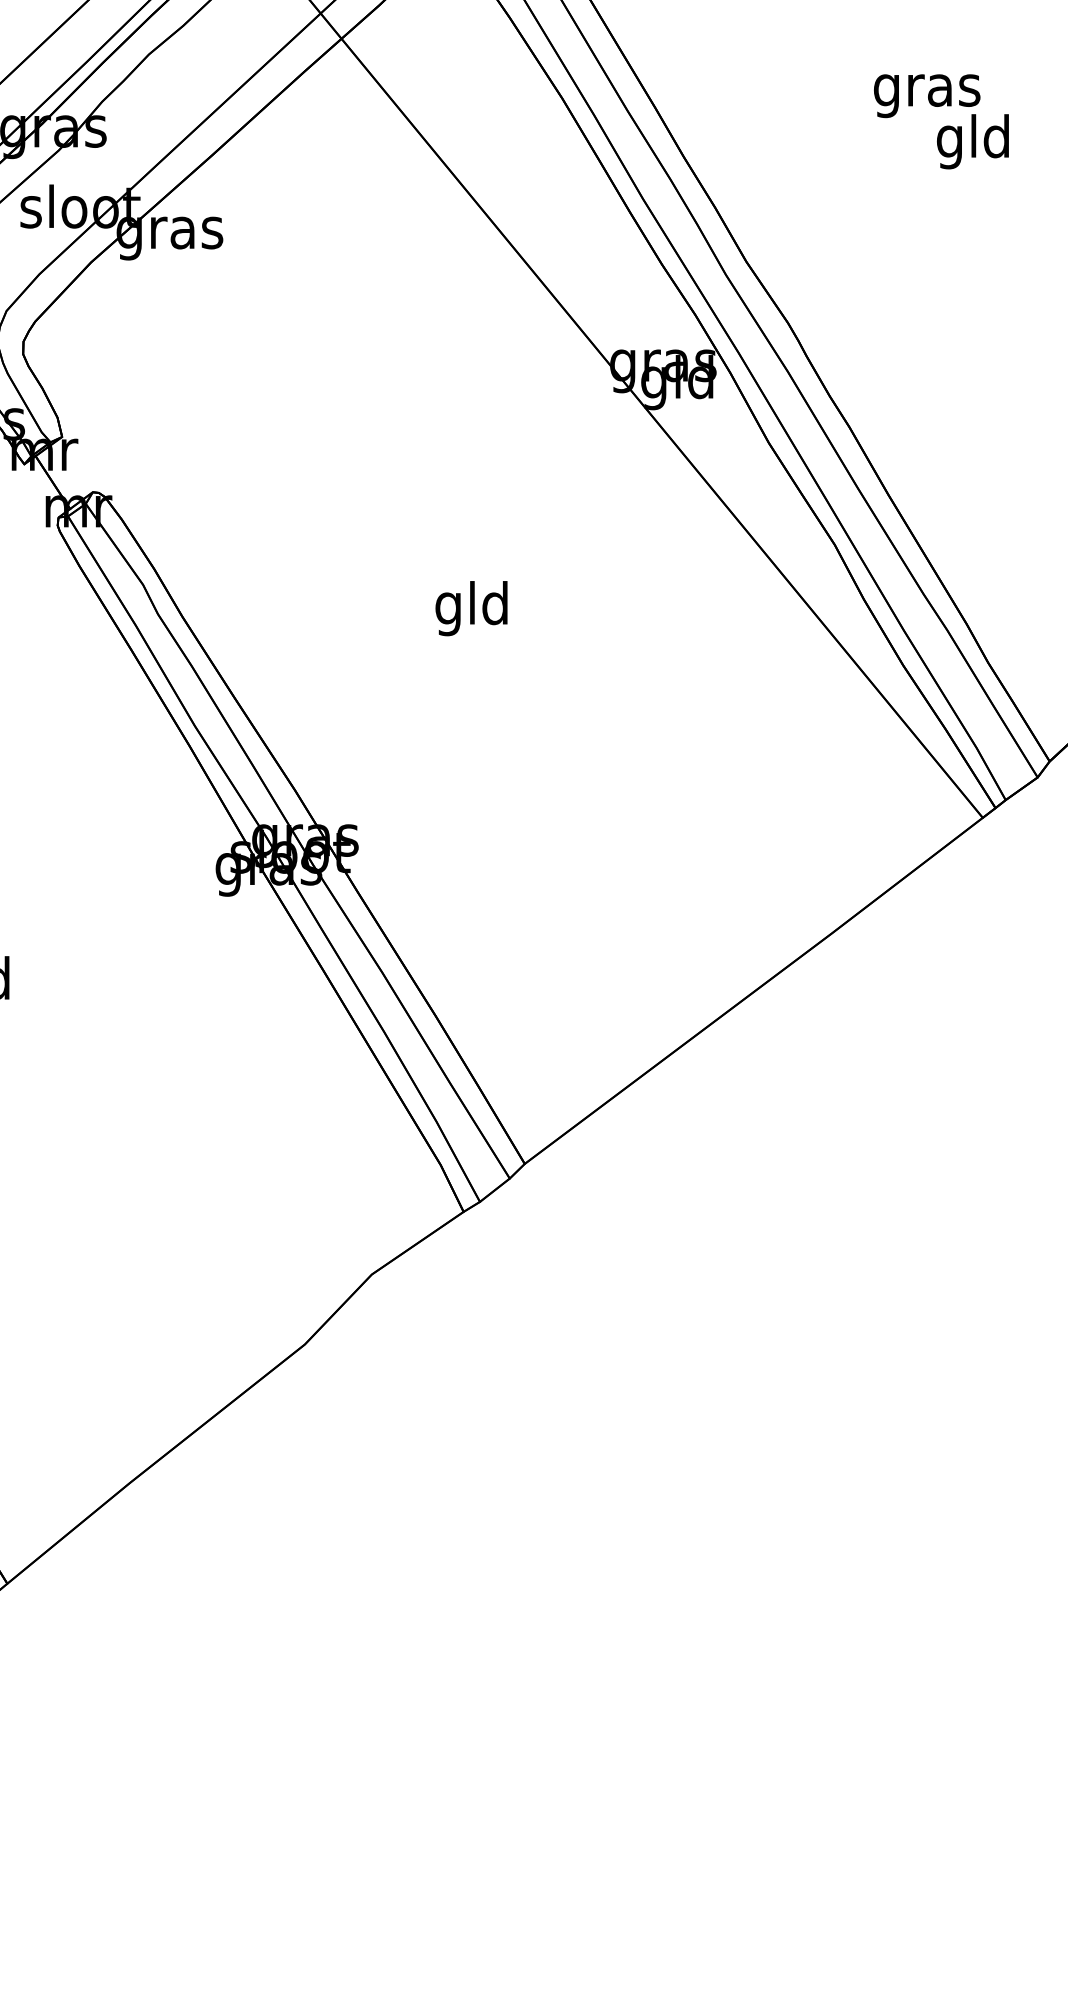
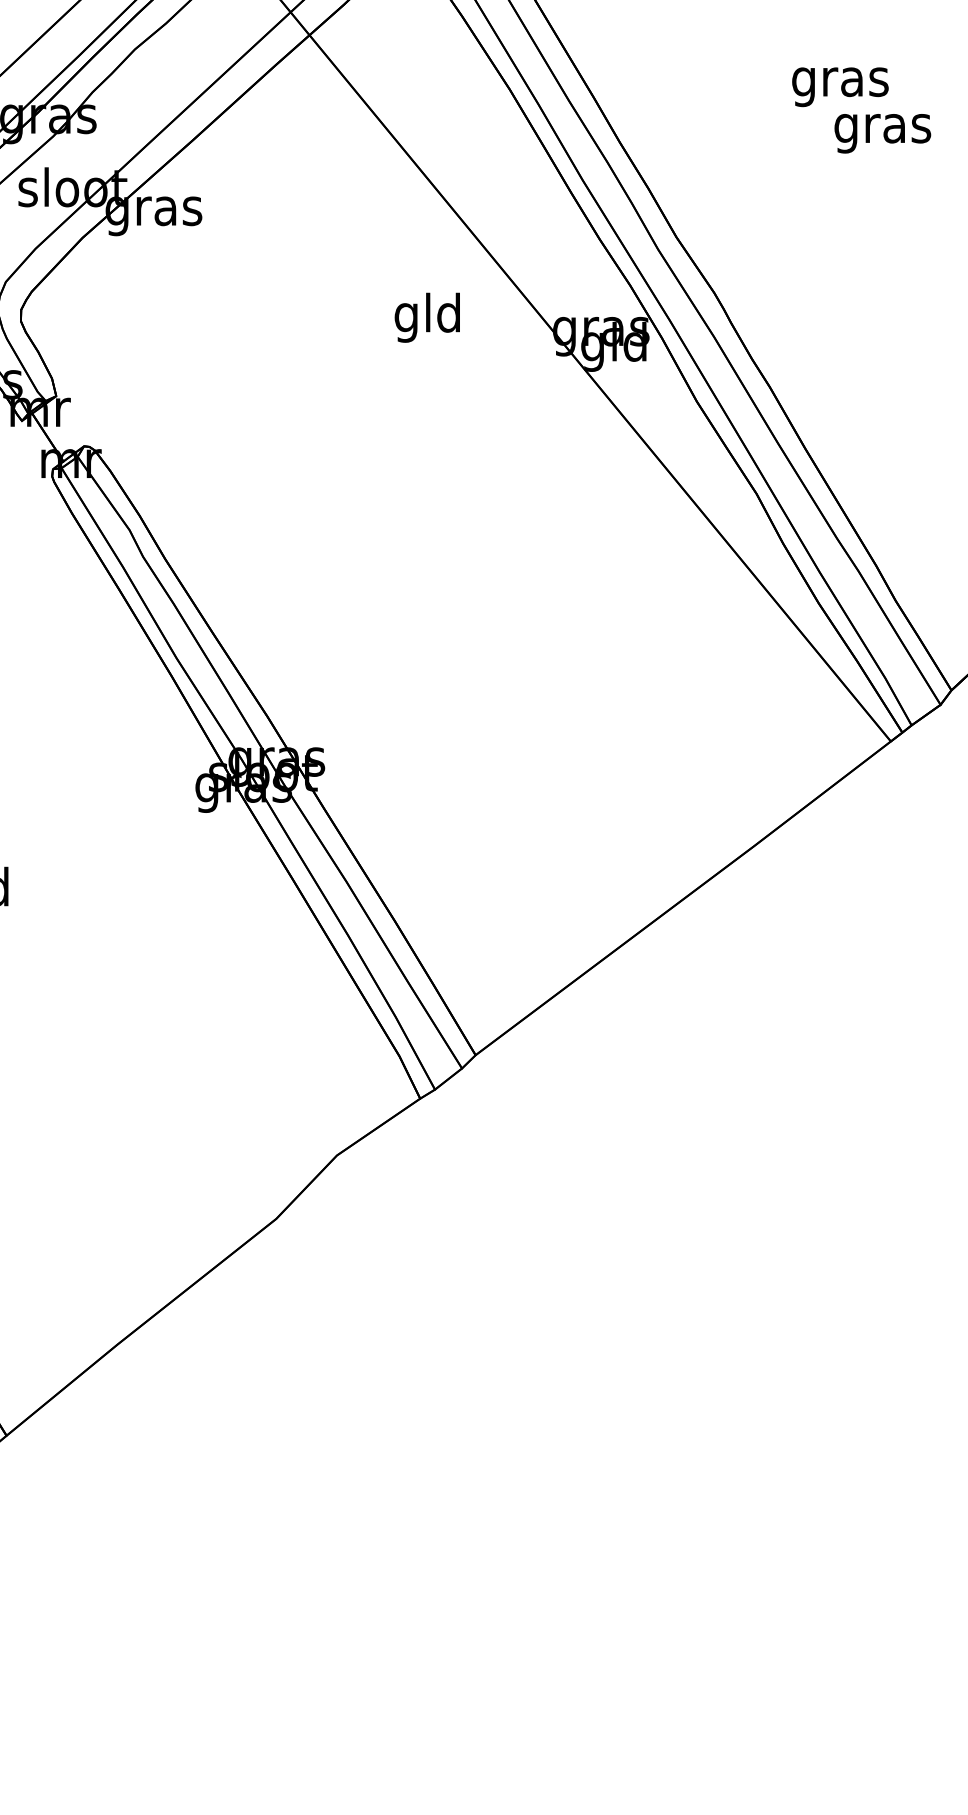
text: (973, 141) -> (882, 128), gld -> gras
text: (470, 608) -> (426, 317), moved

